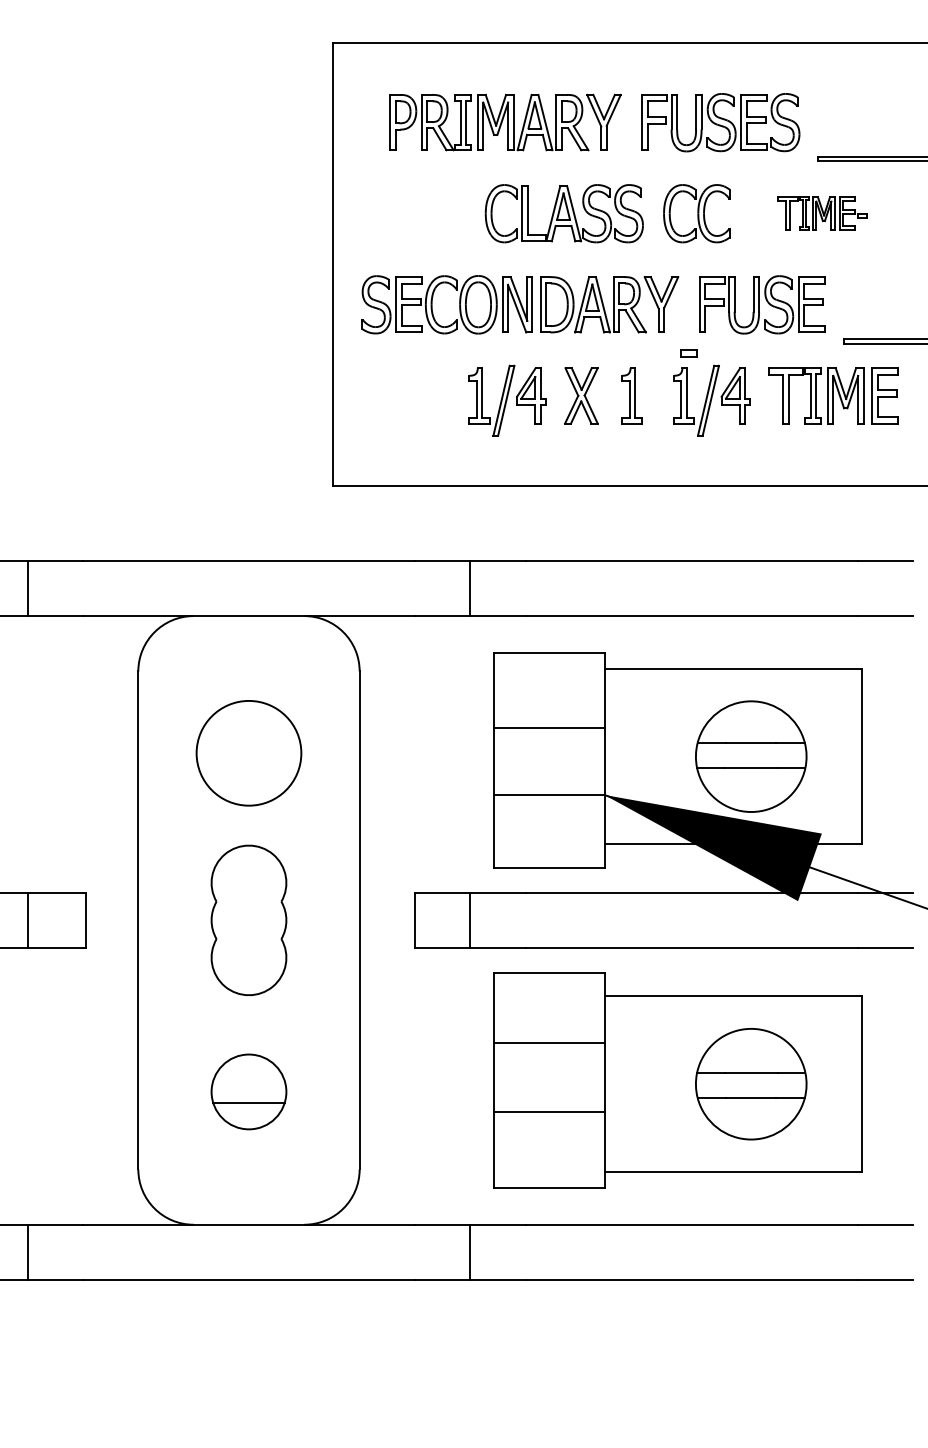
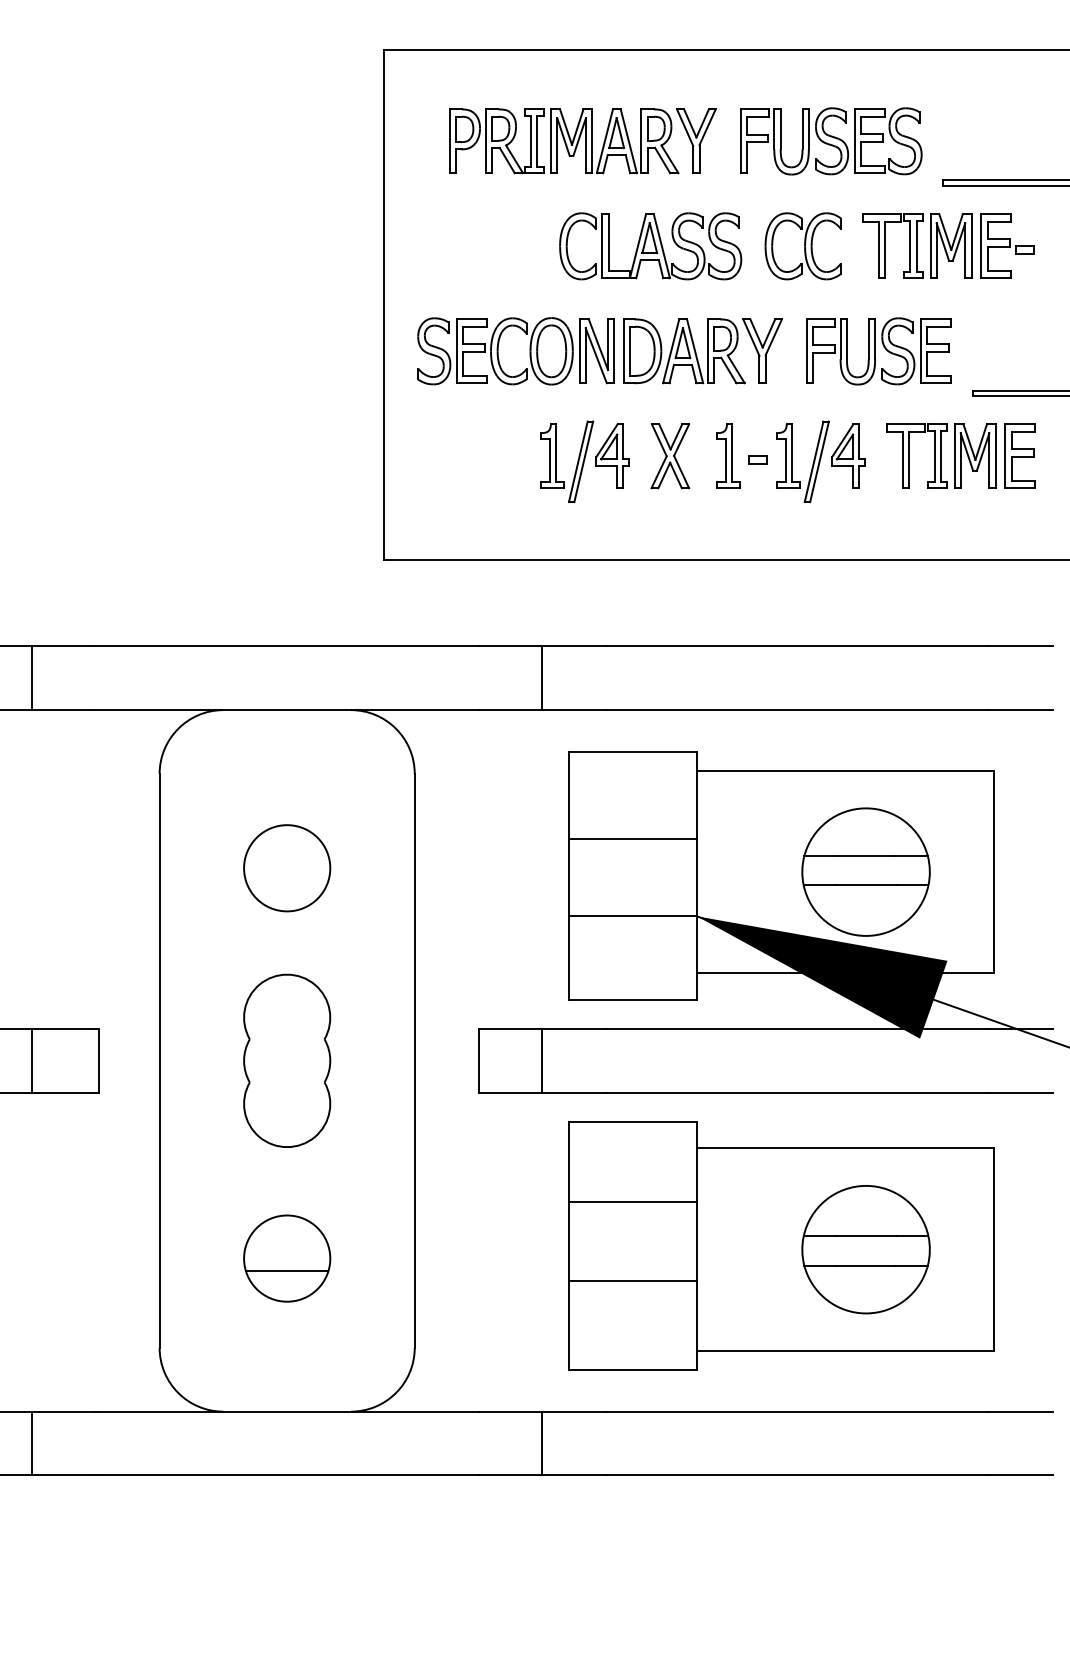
part: (822, 213) -> (948, 246), size x1.67
part: (688, 353) -> (756, 460), moved
circle: (248, 752) -> (286, 867), size x0.71

